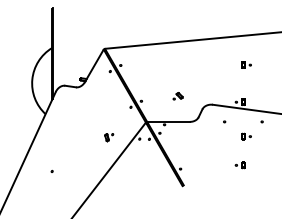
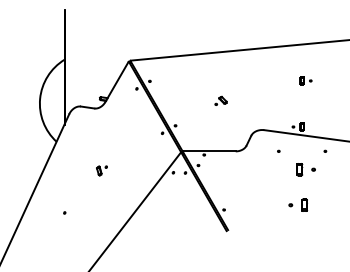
part: (177, 96) -> (220, 101), moved
part: (246, 136) -> (305, 169), size x1.6
part: (109, 137) -> (102, 170), moved
part: (239, 165) -> (297, 205), size x1.6

